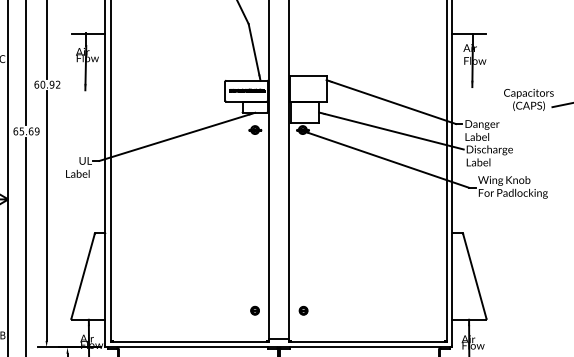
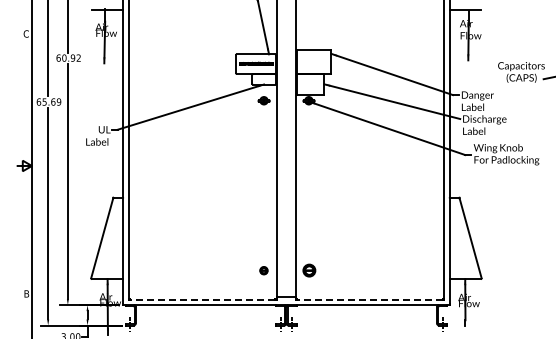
part: (303, 310) -> (309, 270), size x1.6
line: (189, 342) -> (202, 300), solid -> dashed
line: (368, 342) -> (370, 300), solid -> dashed

